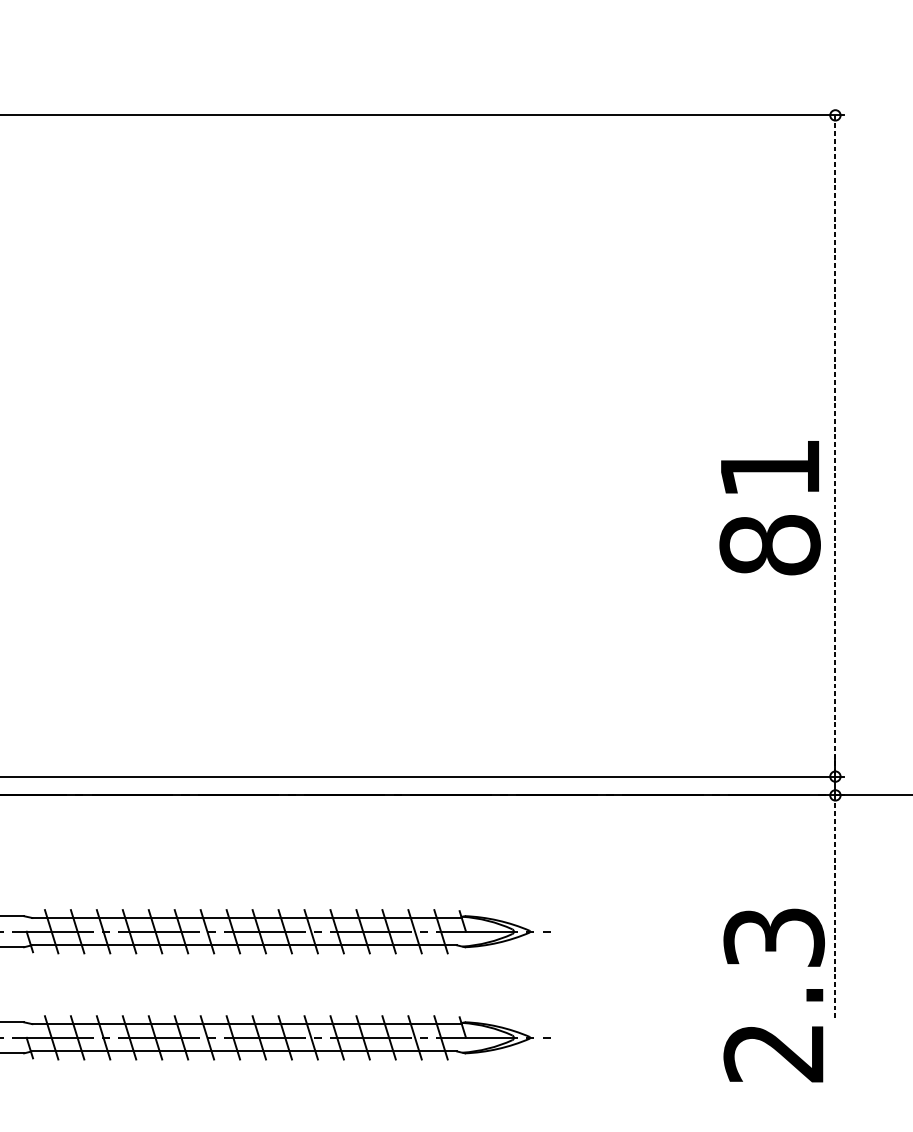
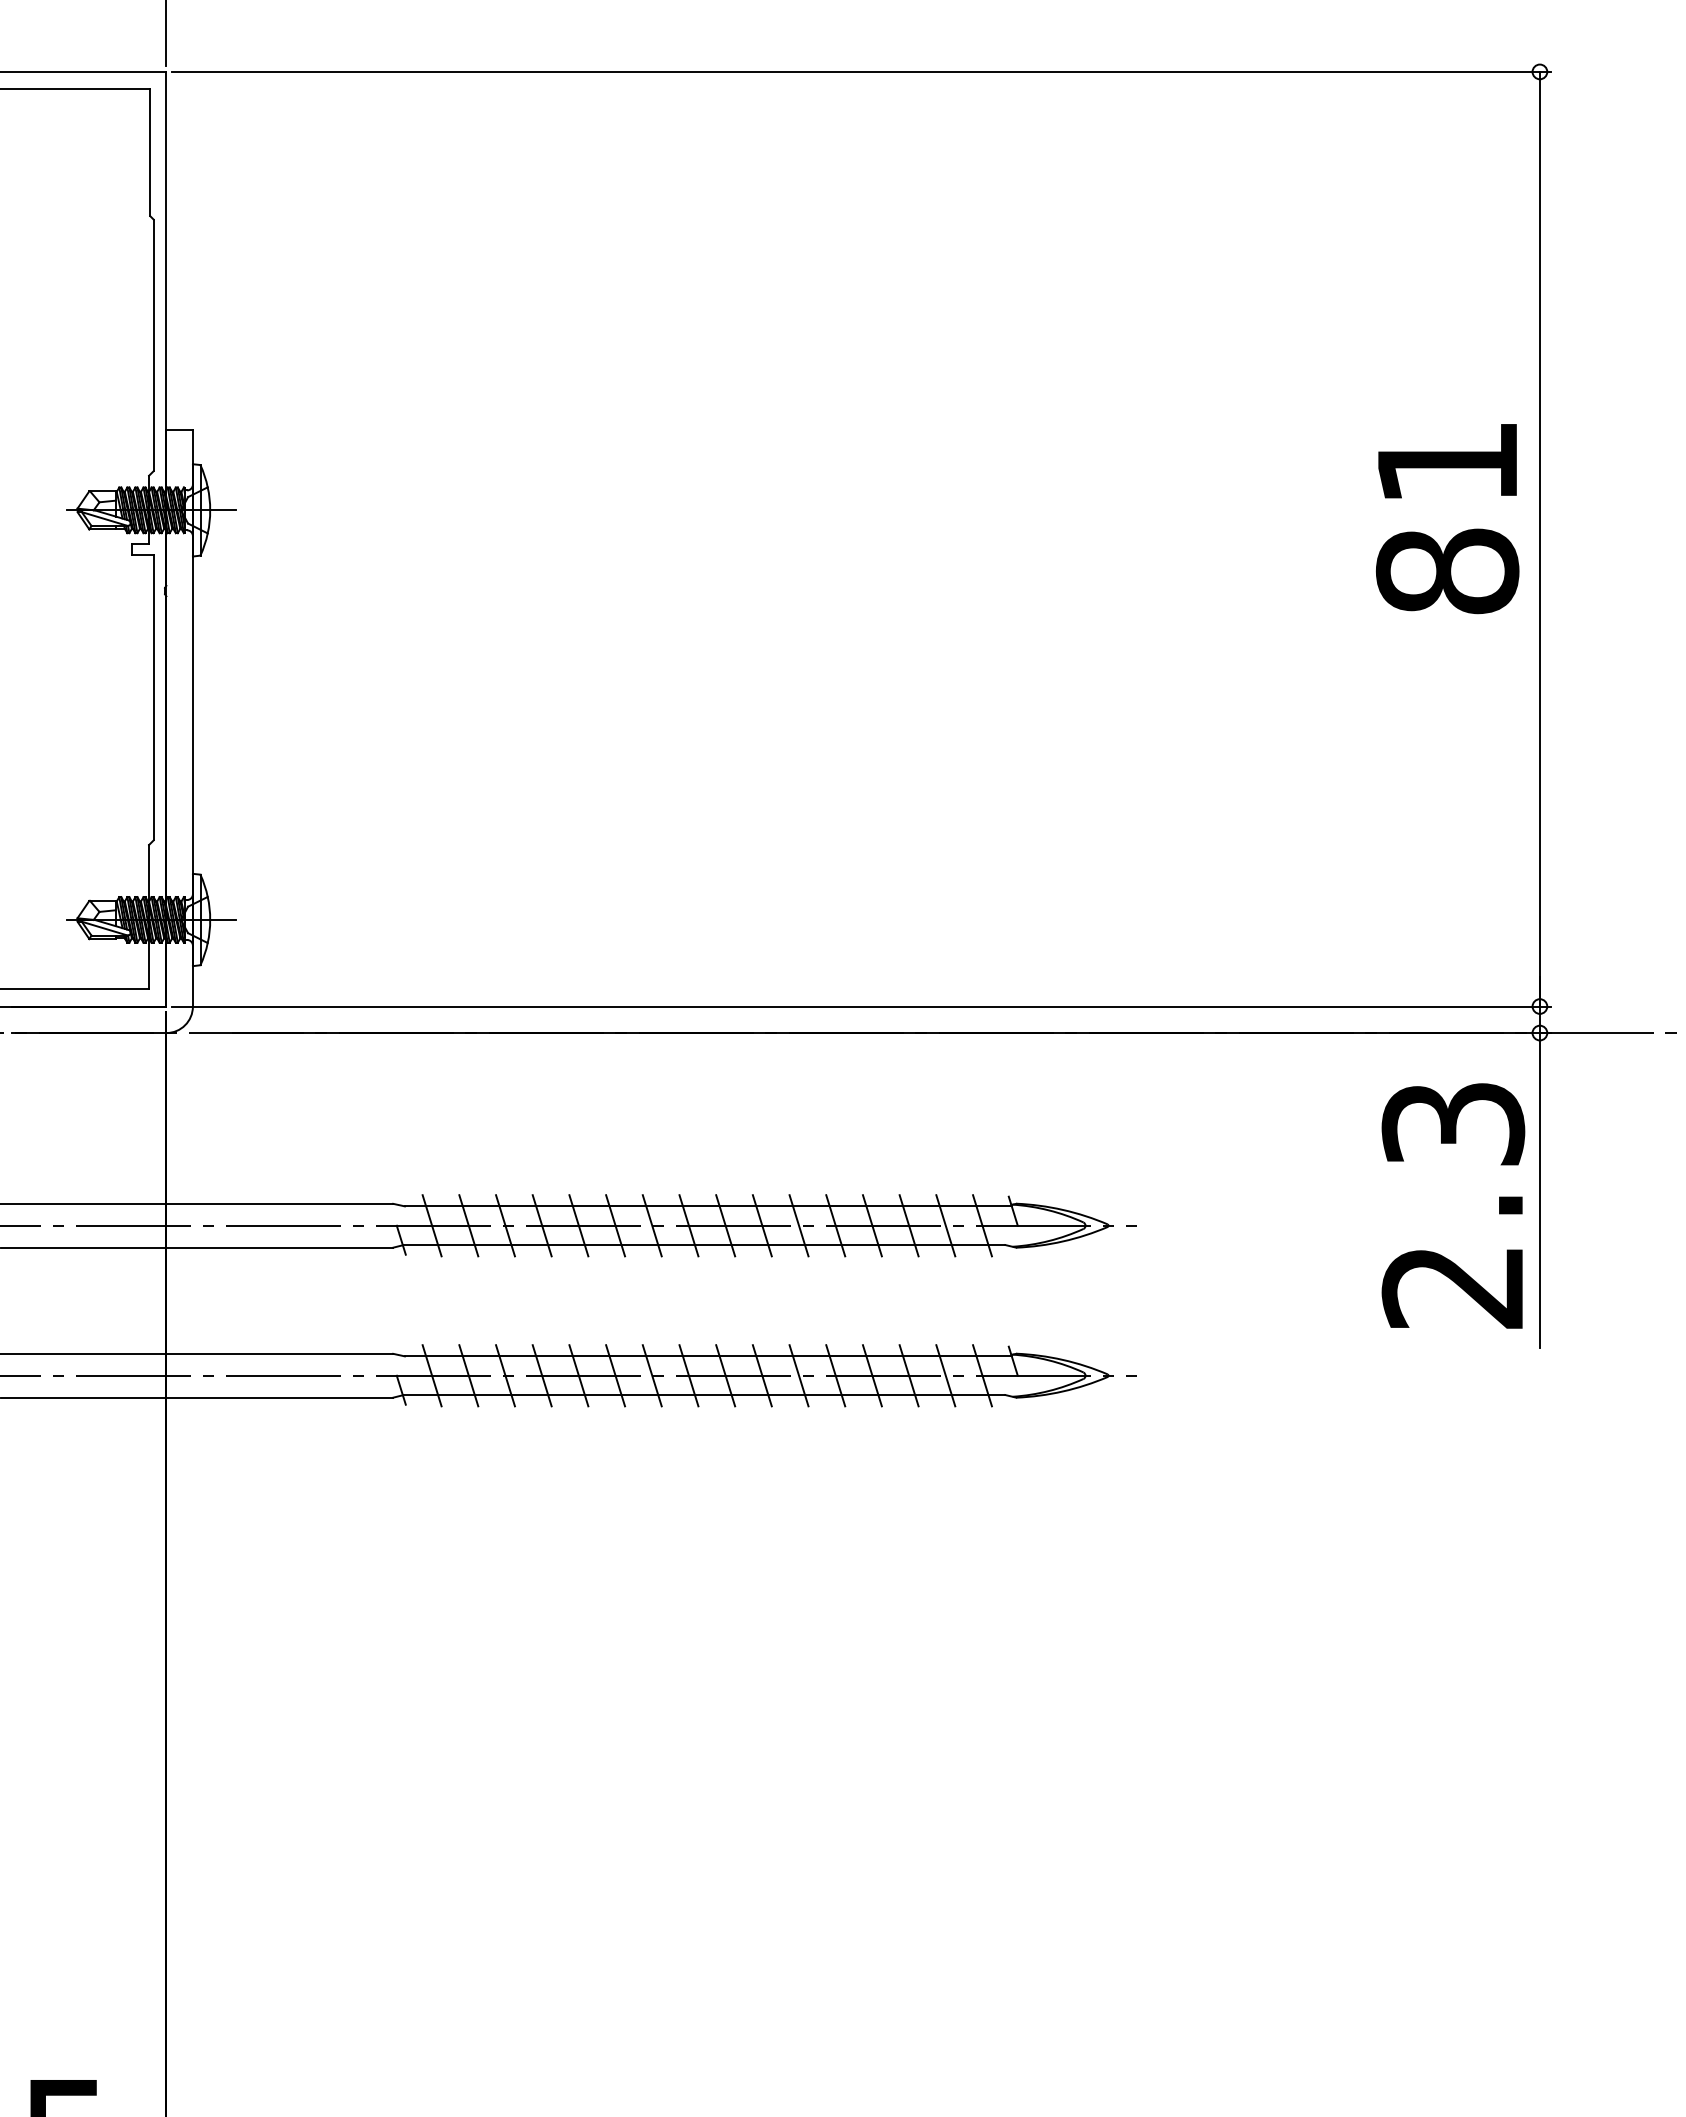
line: (835, 446) -> (1539, 539), dashed -> solid
text: (770, 508) -> (1447, 519), moved
line: (835, 906) -> (1539, 1190), dashed -> solid
text: (774, 995) -> (1453, 1205), moved

